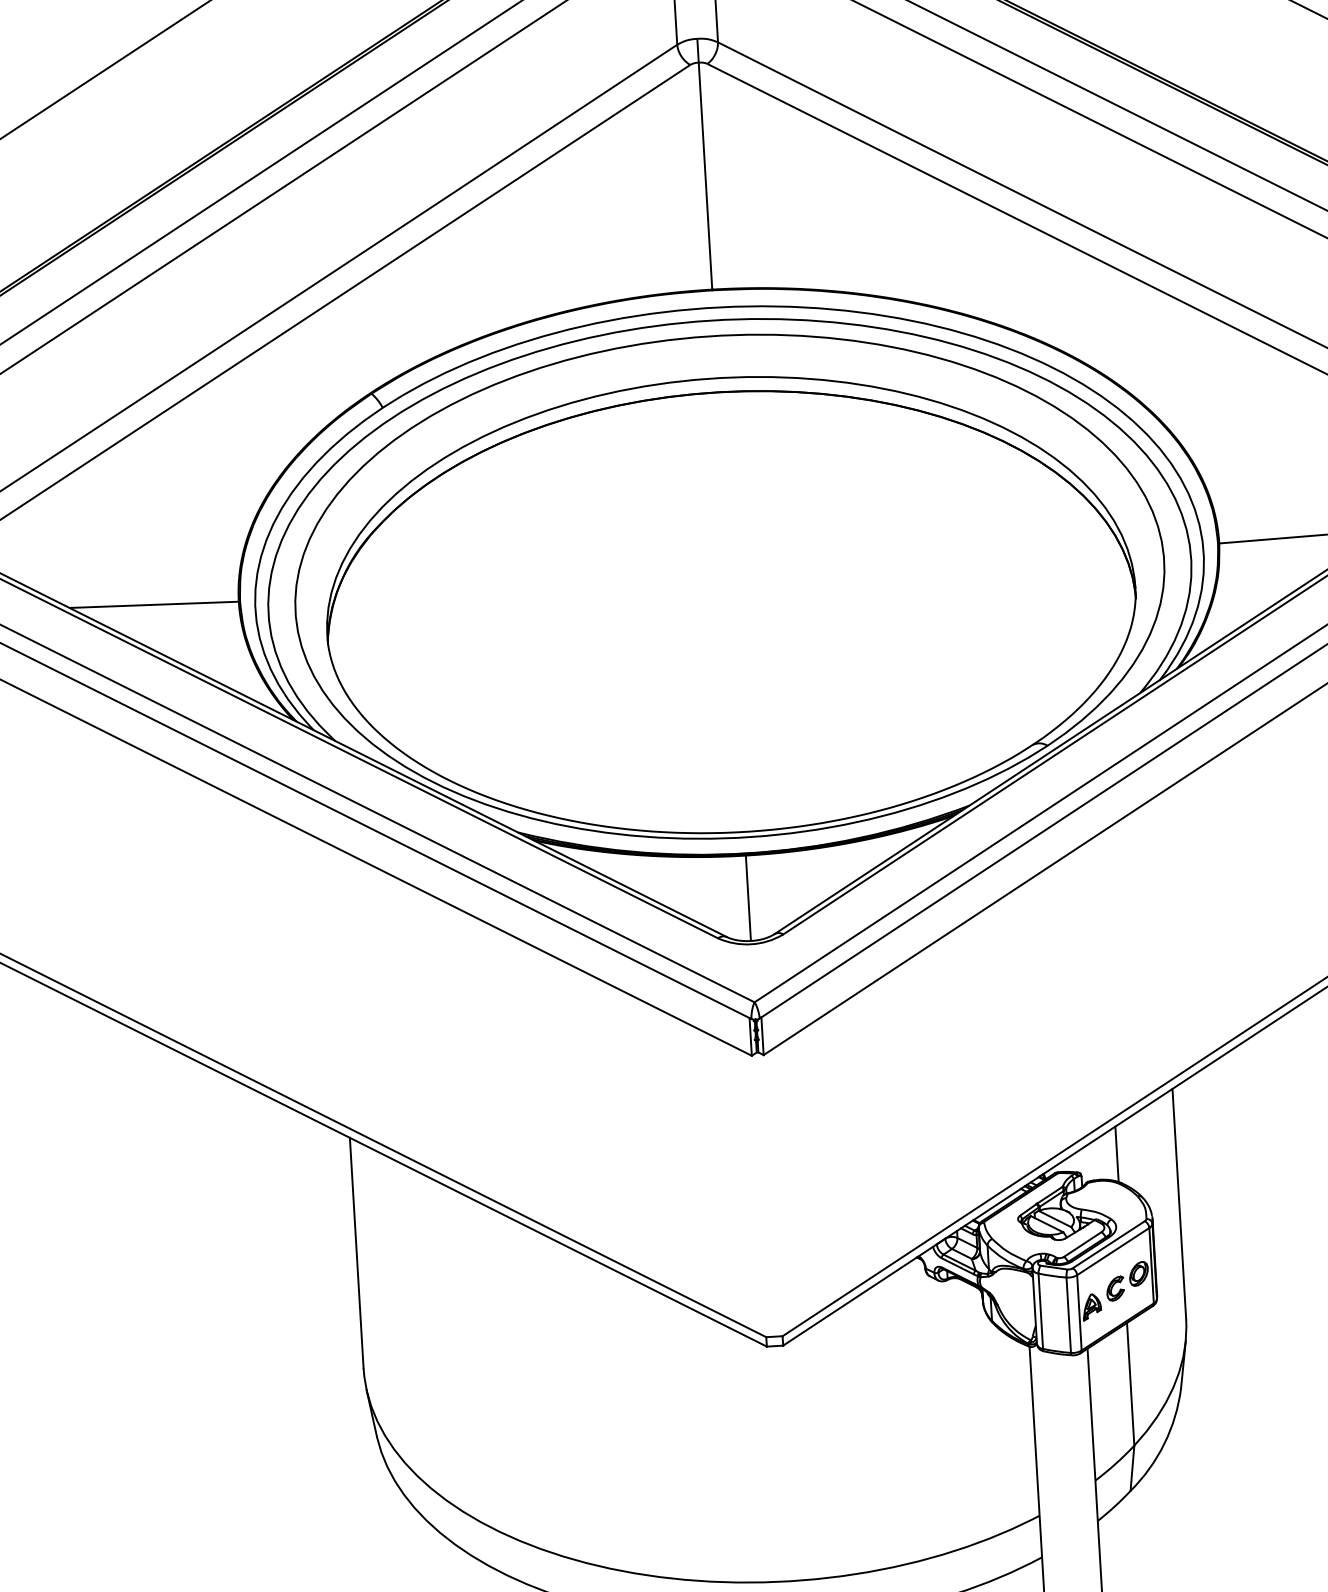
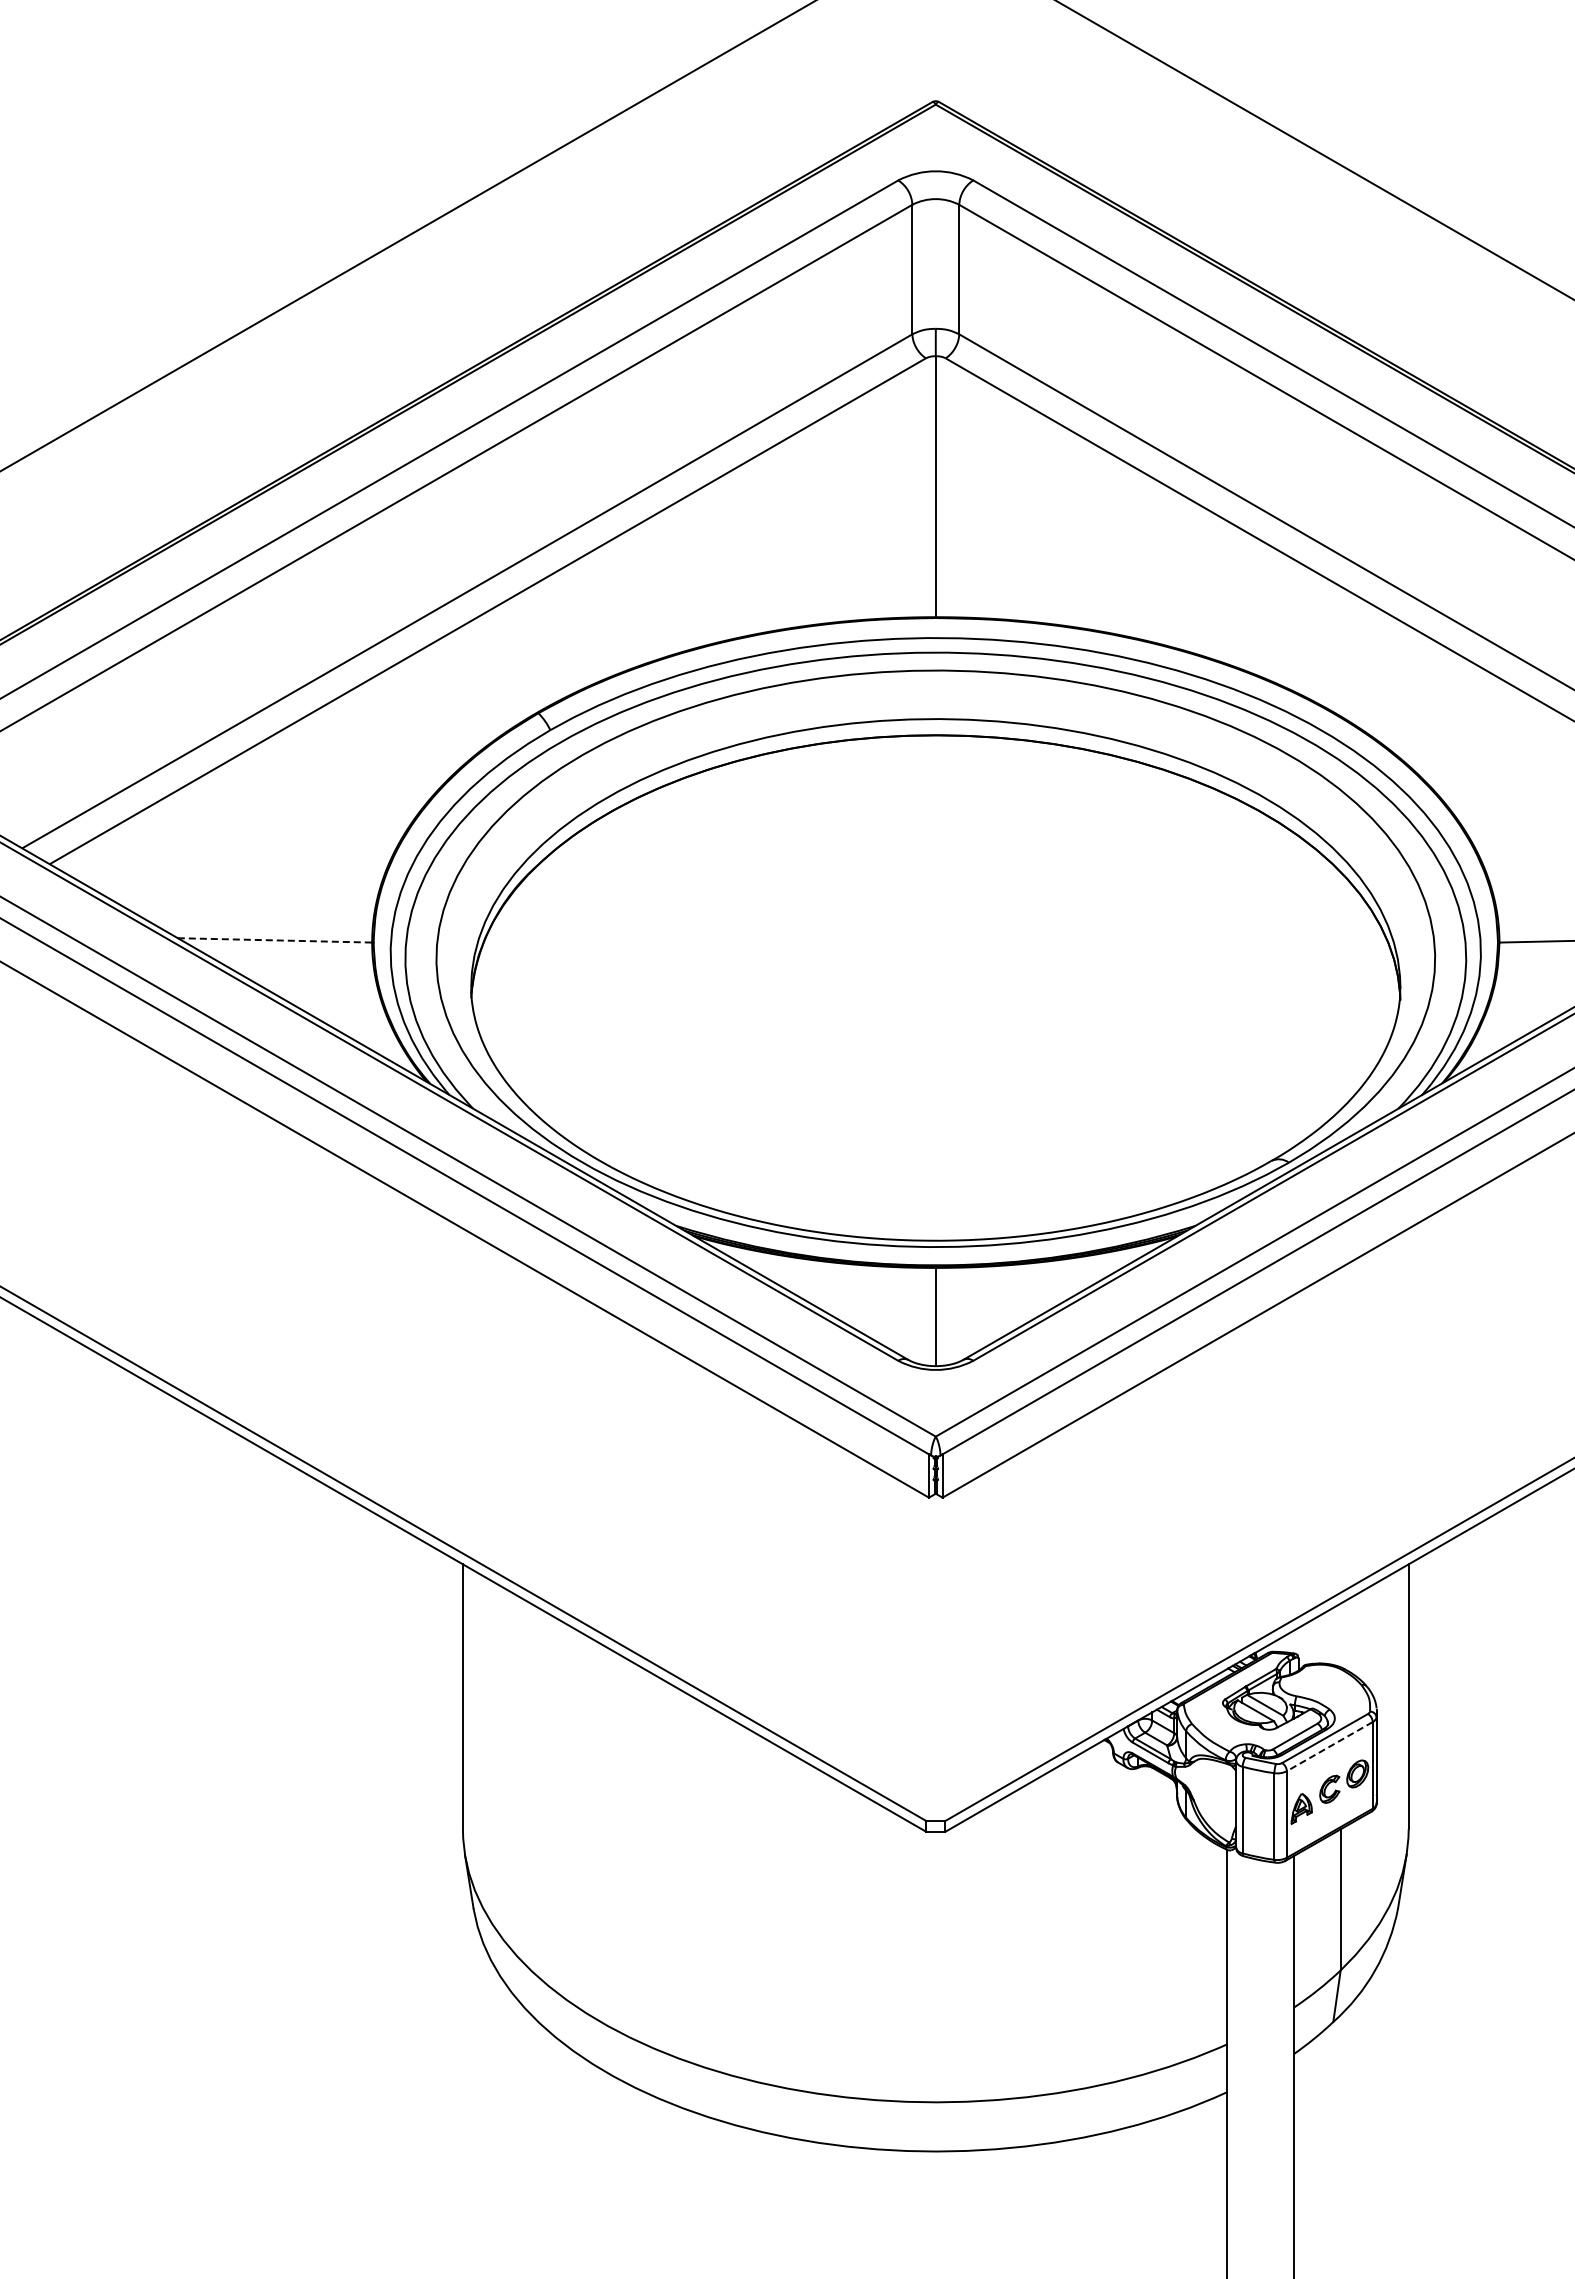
line: (154, 604) -> (275, 940), solid -> dashed
line: (1116, 1154) -> (1340, 1635), removed
line: (1113, 1251) -> (1329, 1746), solid -> dashed

